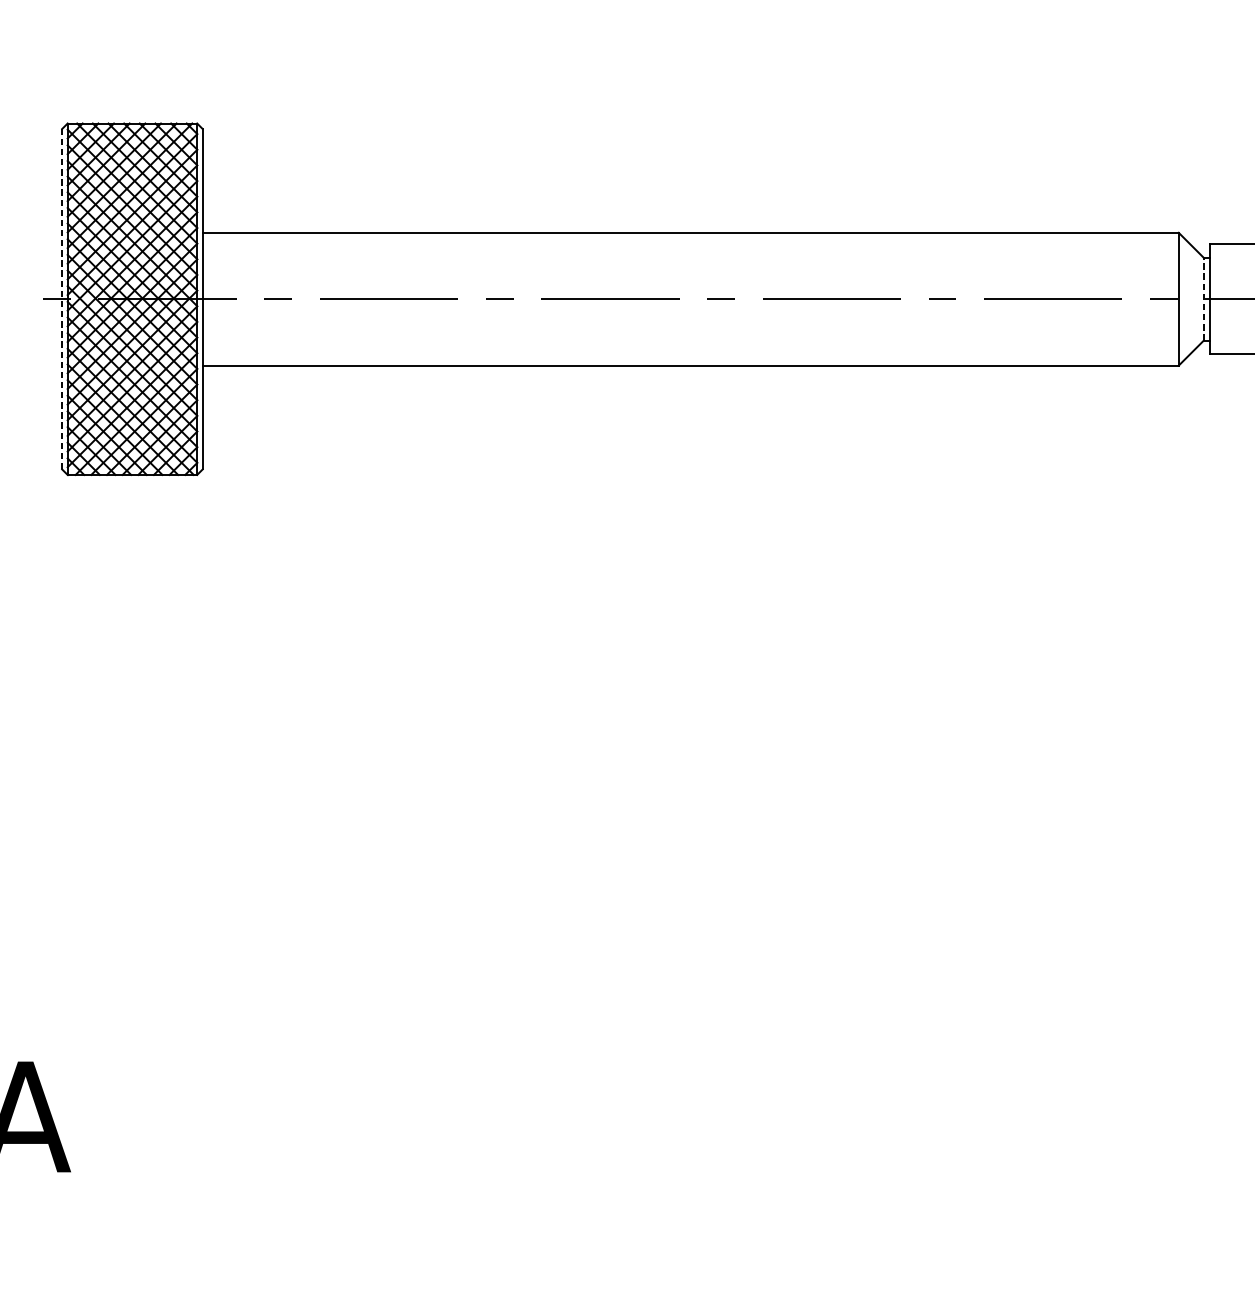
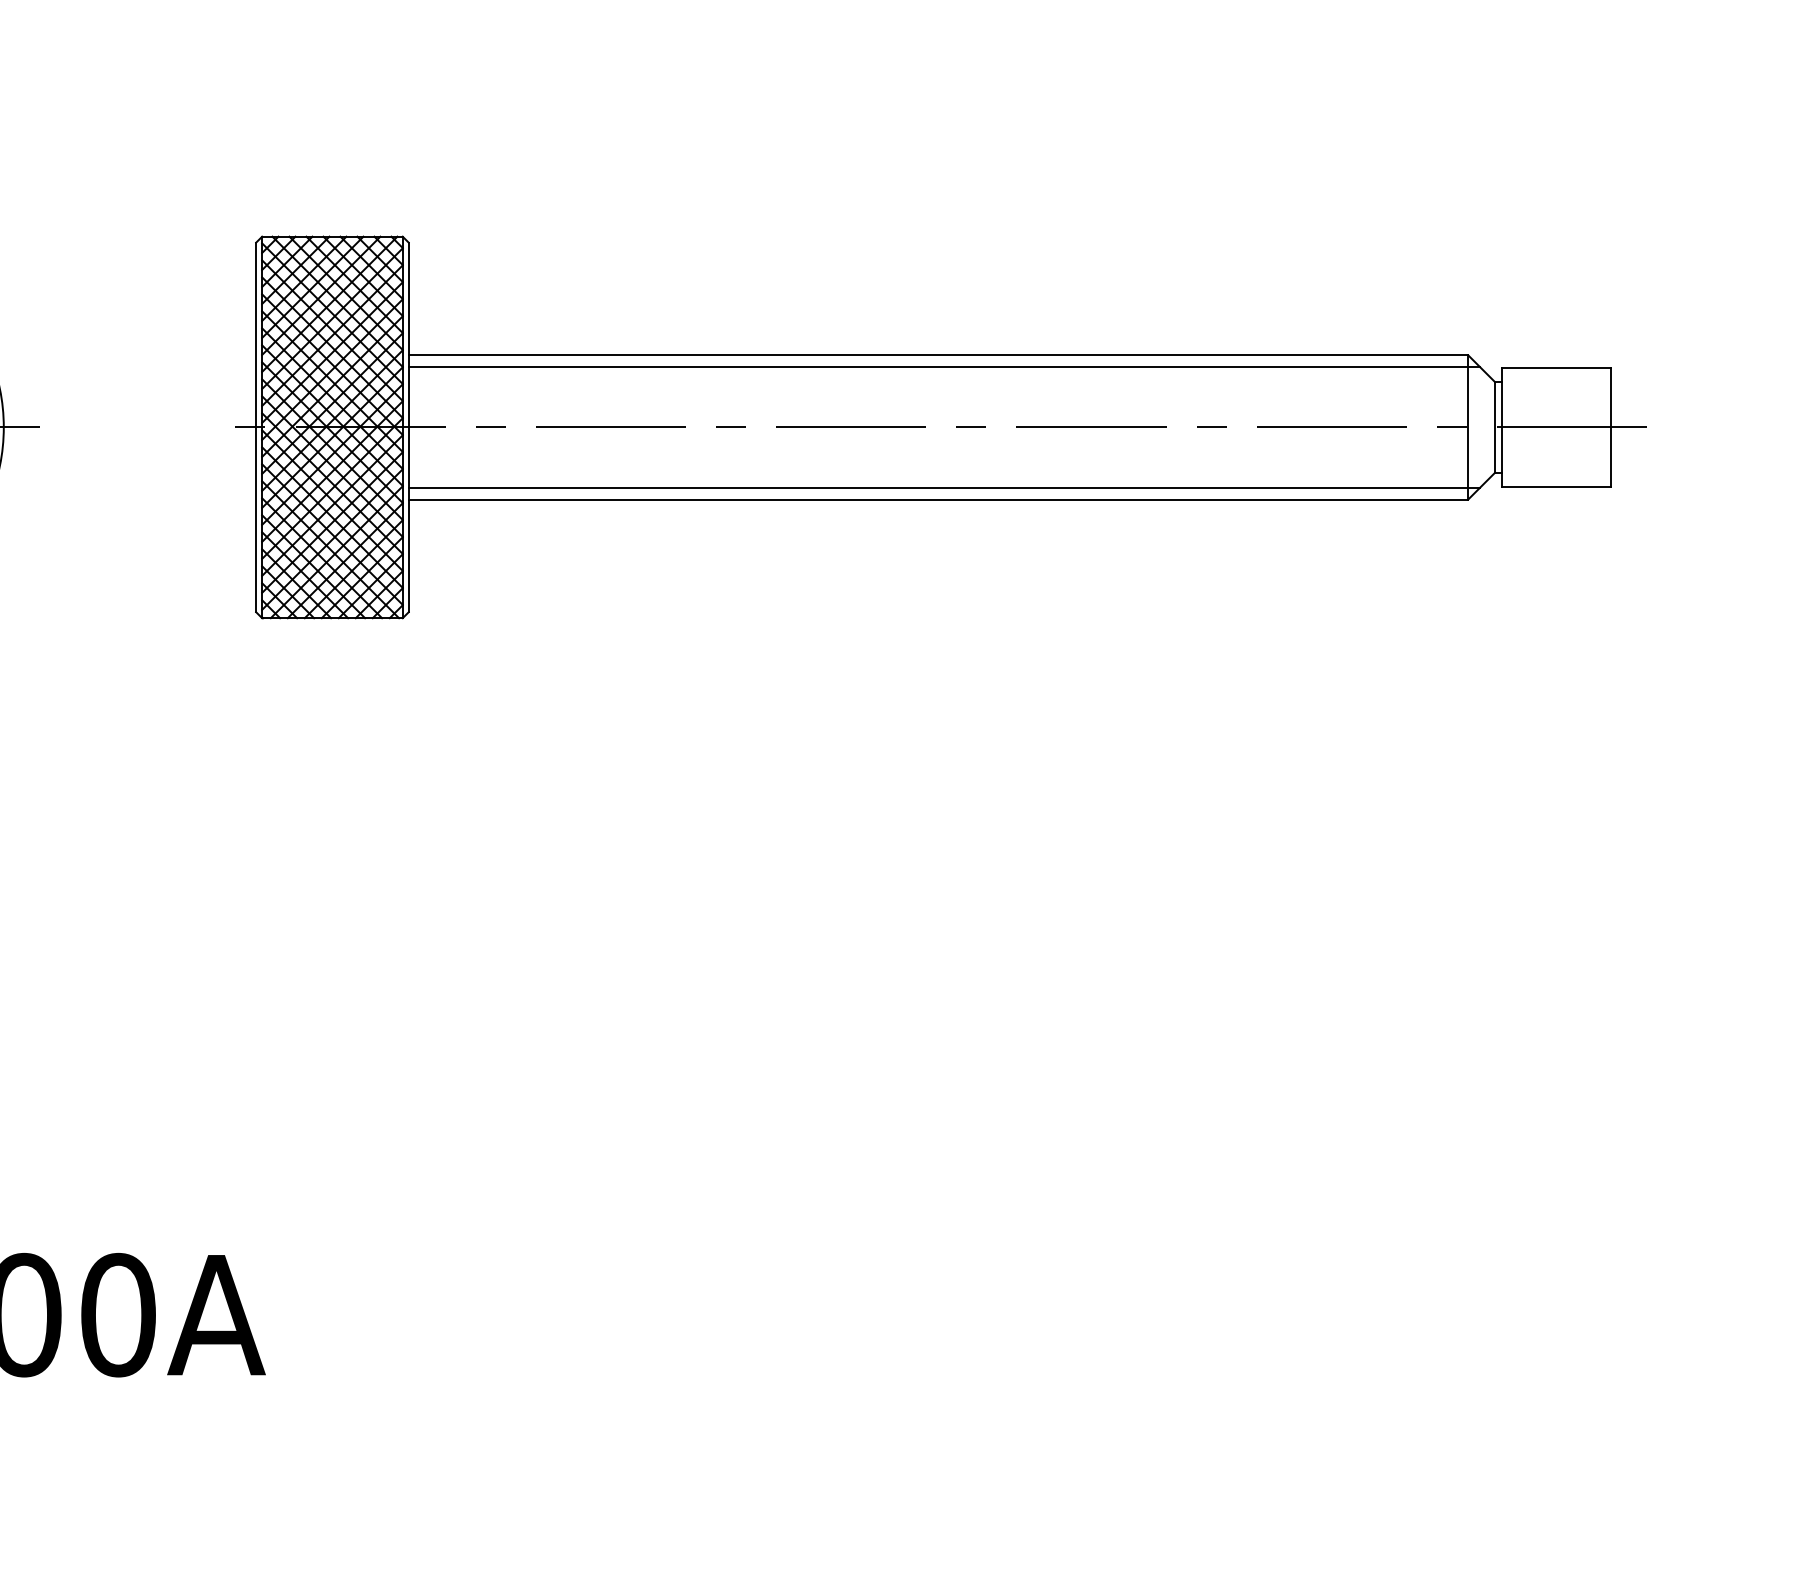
line: (695, 243) -> (943, 366), added
line: (1203, 298) -> (1495, 426), dashed -> solid
line: (62, 299) -> (256, 427), dashed -> solid
line: (695, 355) -> (943, 488), added

